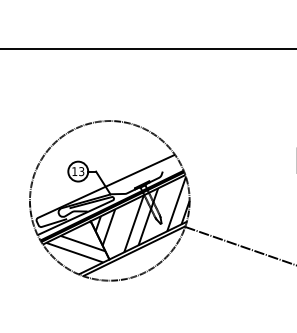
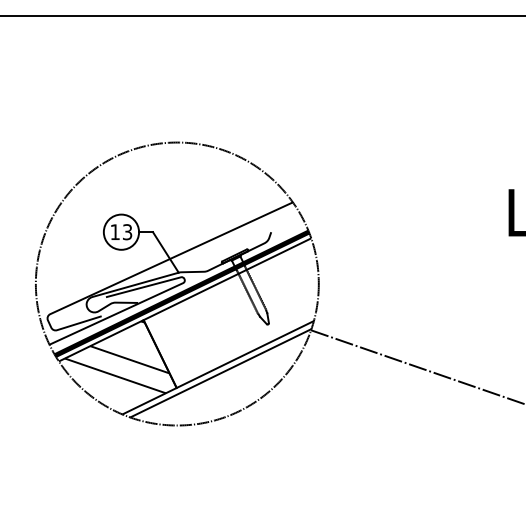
hatch: (142, 214) -> (235, 308), removed

